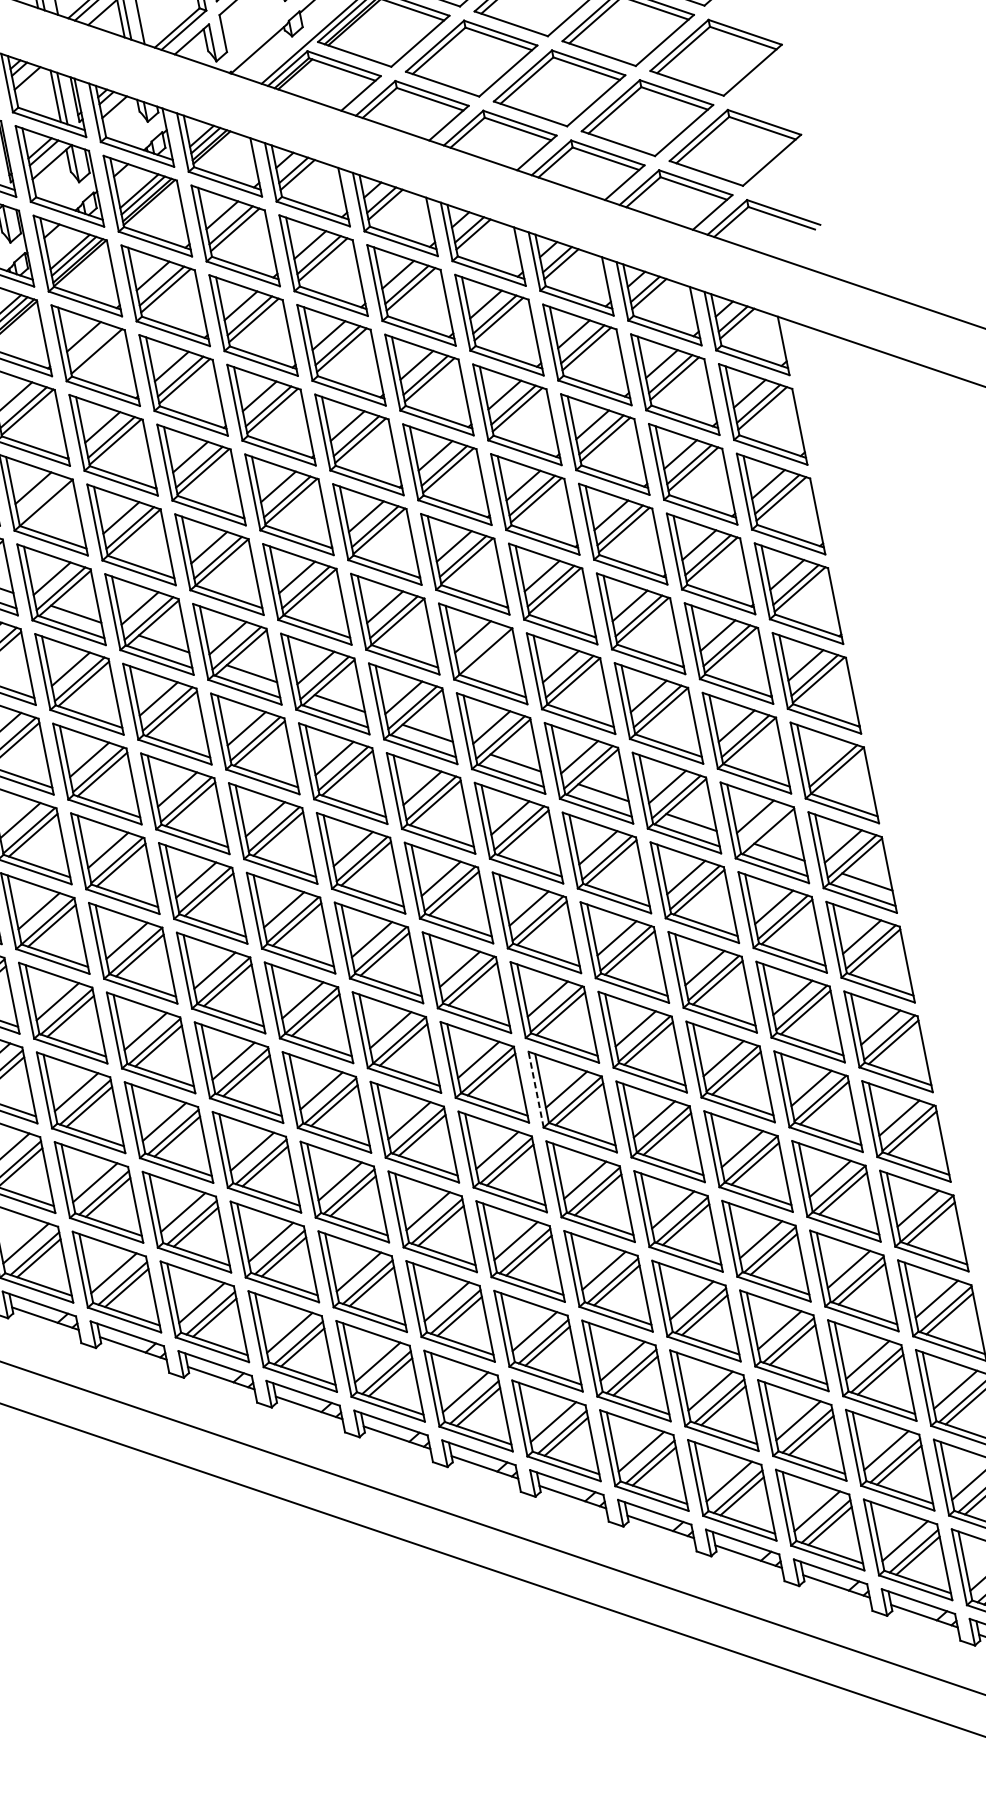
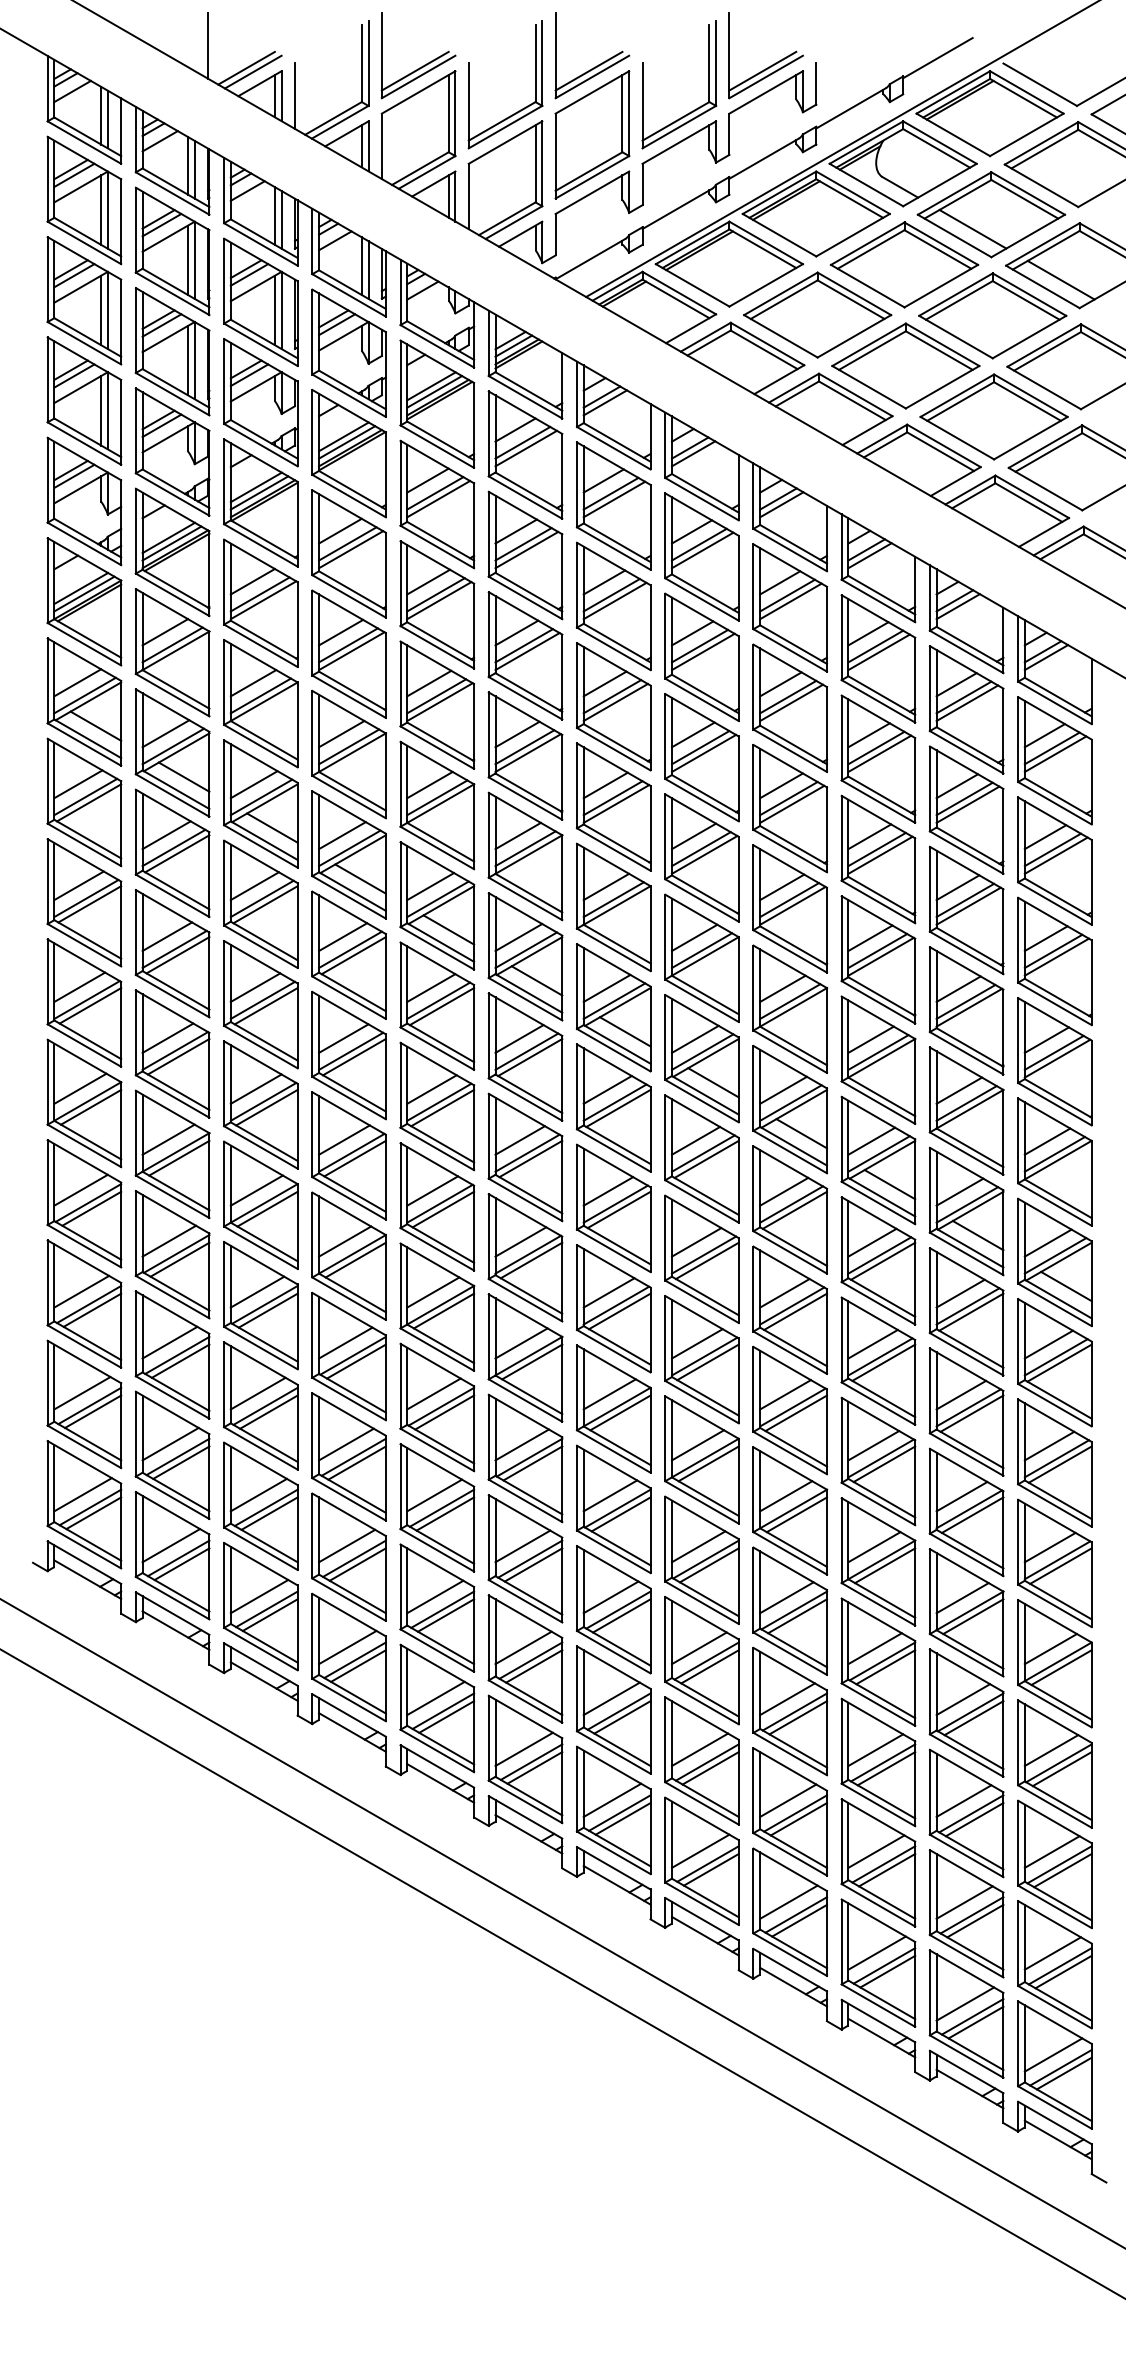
line: (92, 346) -> (347, 543), added
line: (41, 497) -> (260, 695), added
line: (481, 647) -> (701, 950), added
line: (824, 755) -> (1047, 1141), added
line: (764, 826) -> (967, 1204), added
line: (536, 1089) -> (665, 1438), dashed -> solid

